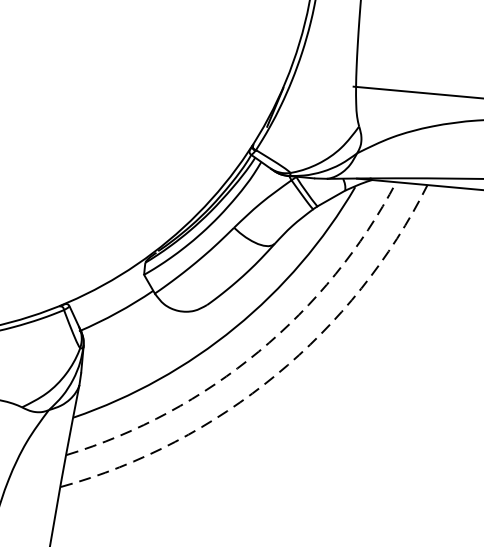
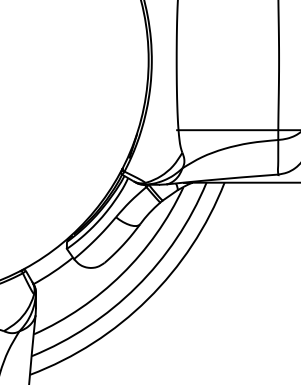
arc: (258, 350) -> (136, 286), dashed -> solid
arc: (275, 375) -> (147, 299), dashed -> solid

